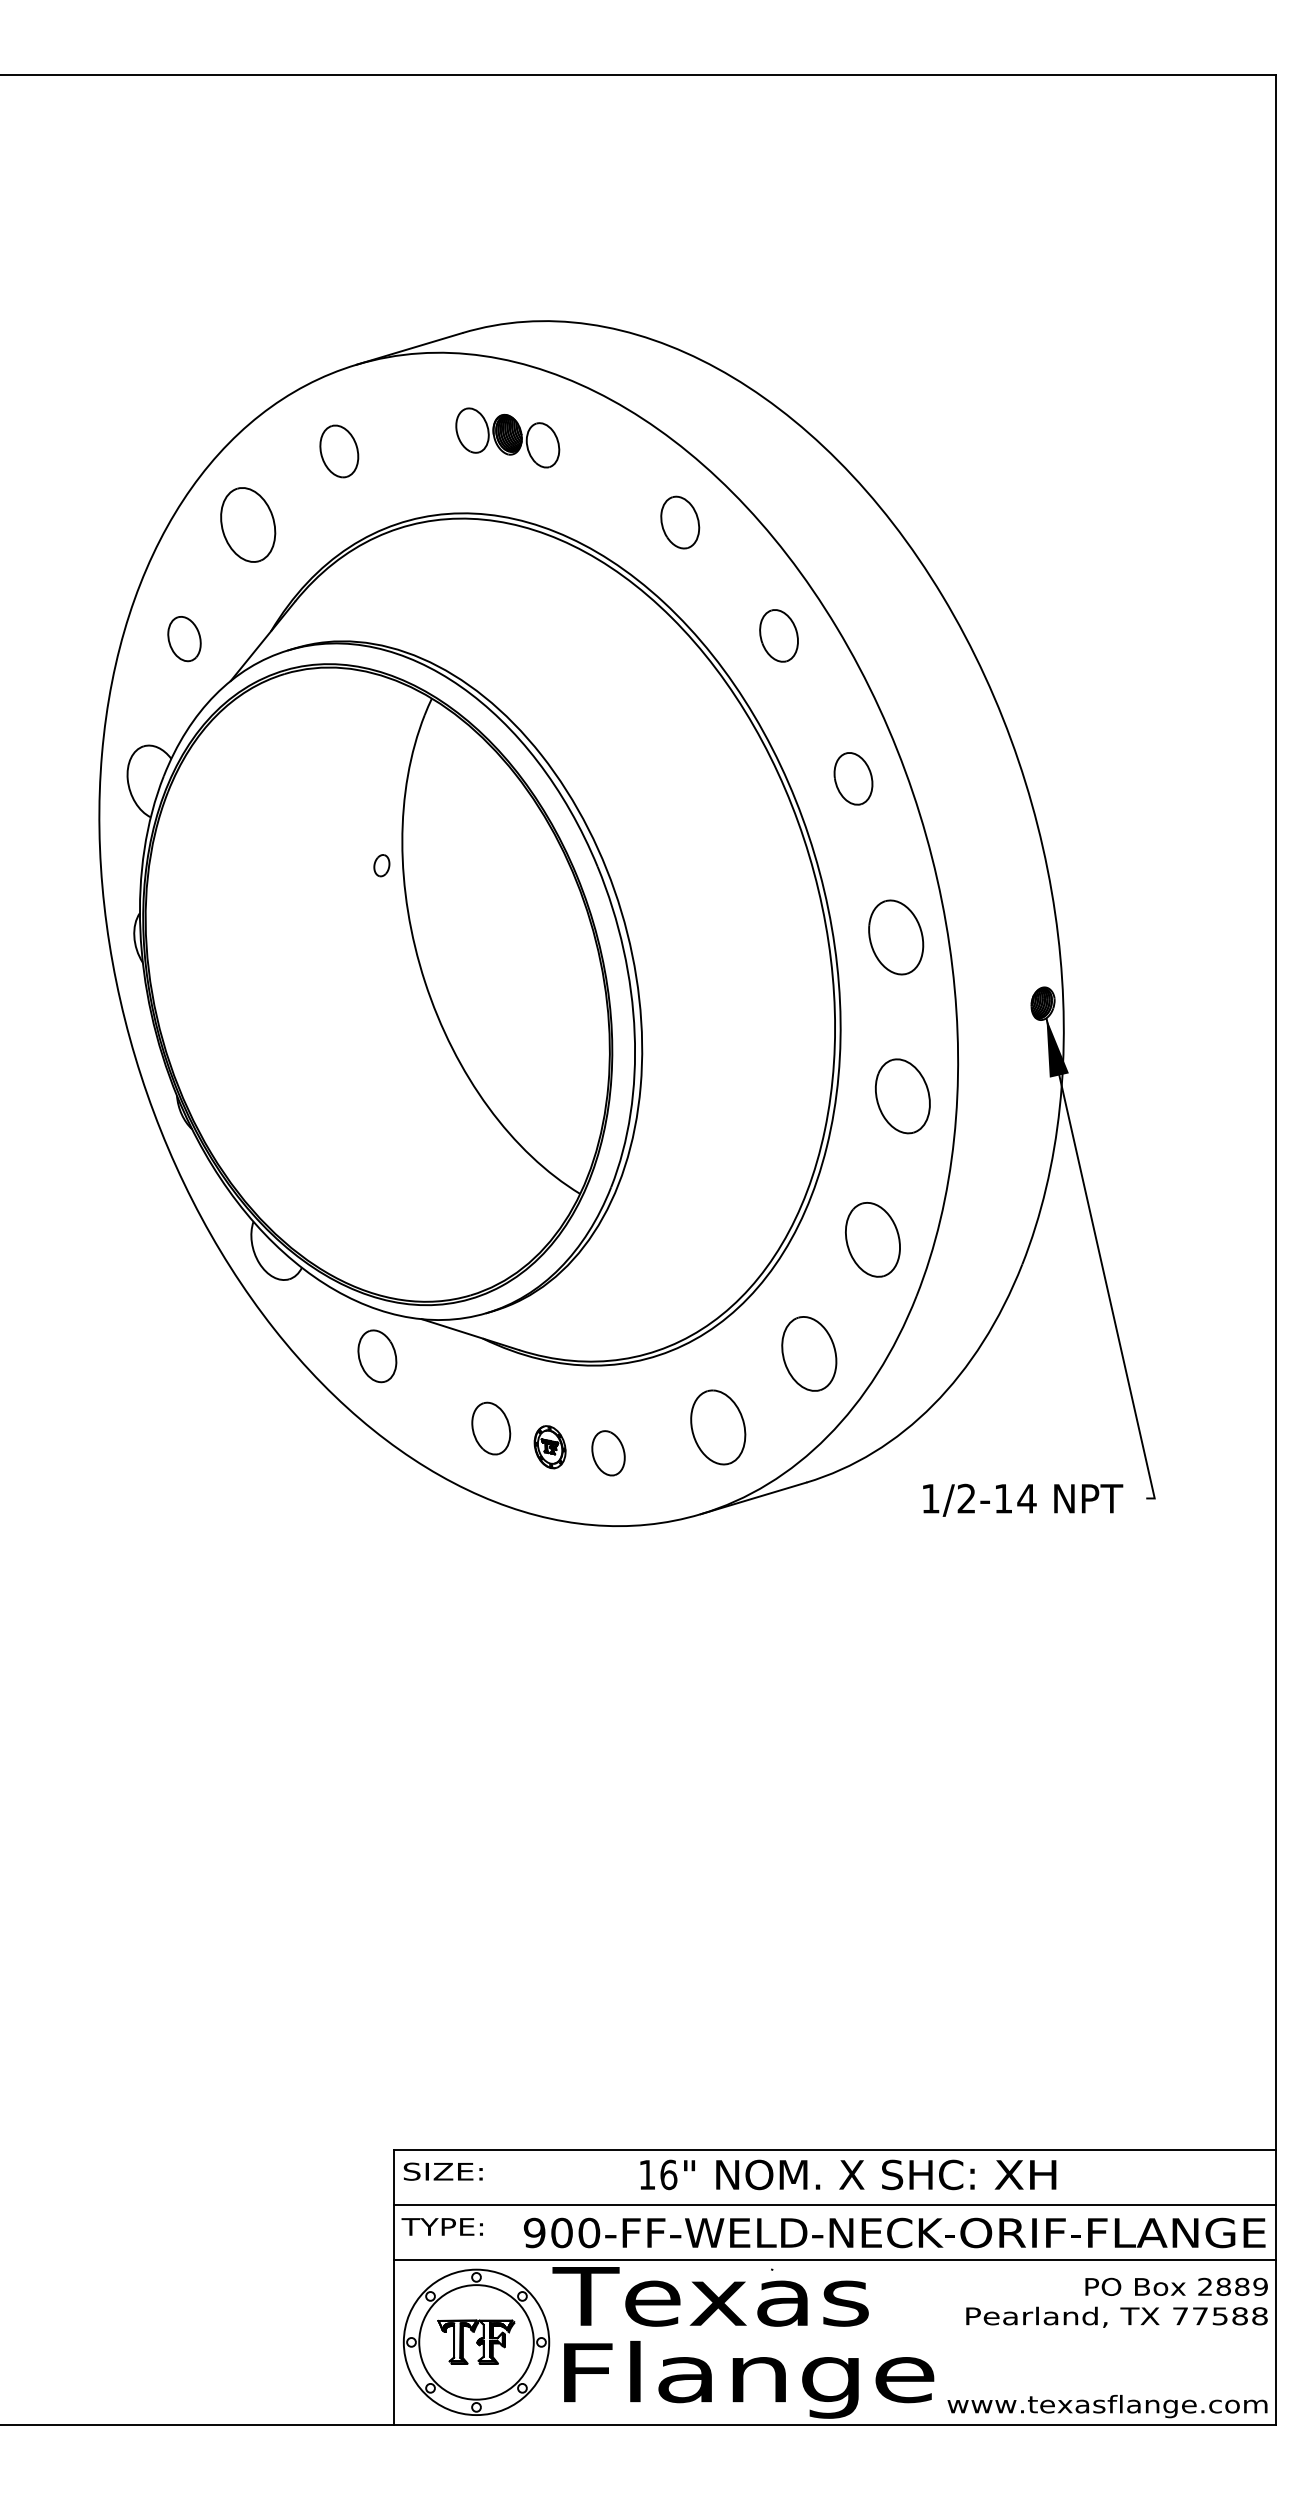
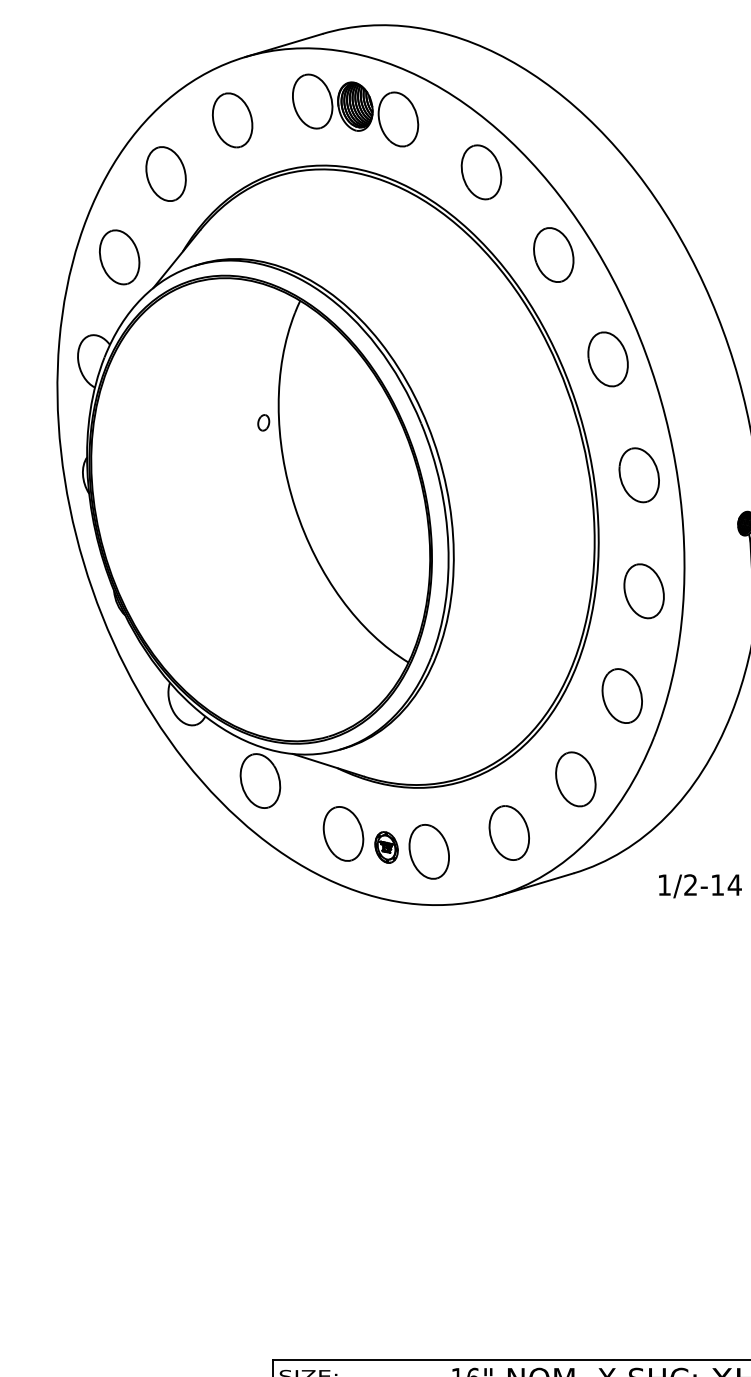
part: (507, 437) -> (355, 110), size x1.67
part: (339, 451) -> (232, 120), size x1.43
part: (680, 522) -> (481, 172), size x1.43
part: (778, 635) -> (553, 254), size x1.43
part: (184, 638) -> (119, 256), size x1.67
part: (853, 778) -> (608, 359), size x1.43
part: (377, 1356) -> (260, 781), size x1.43
part: (491, 1428) -> (343, 833), size x1.43
part: (608, 1453) -> (429, 852), size x1.67

